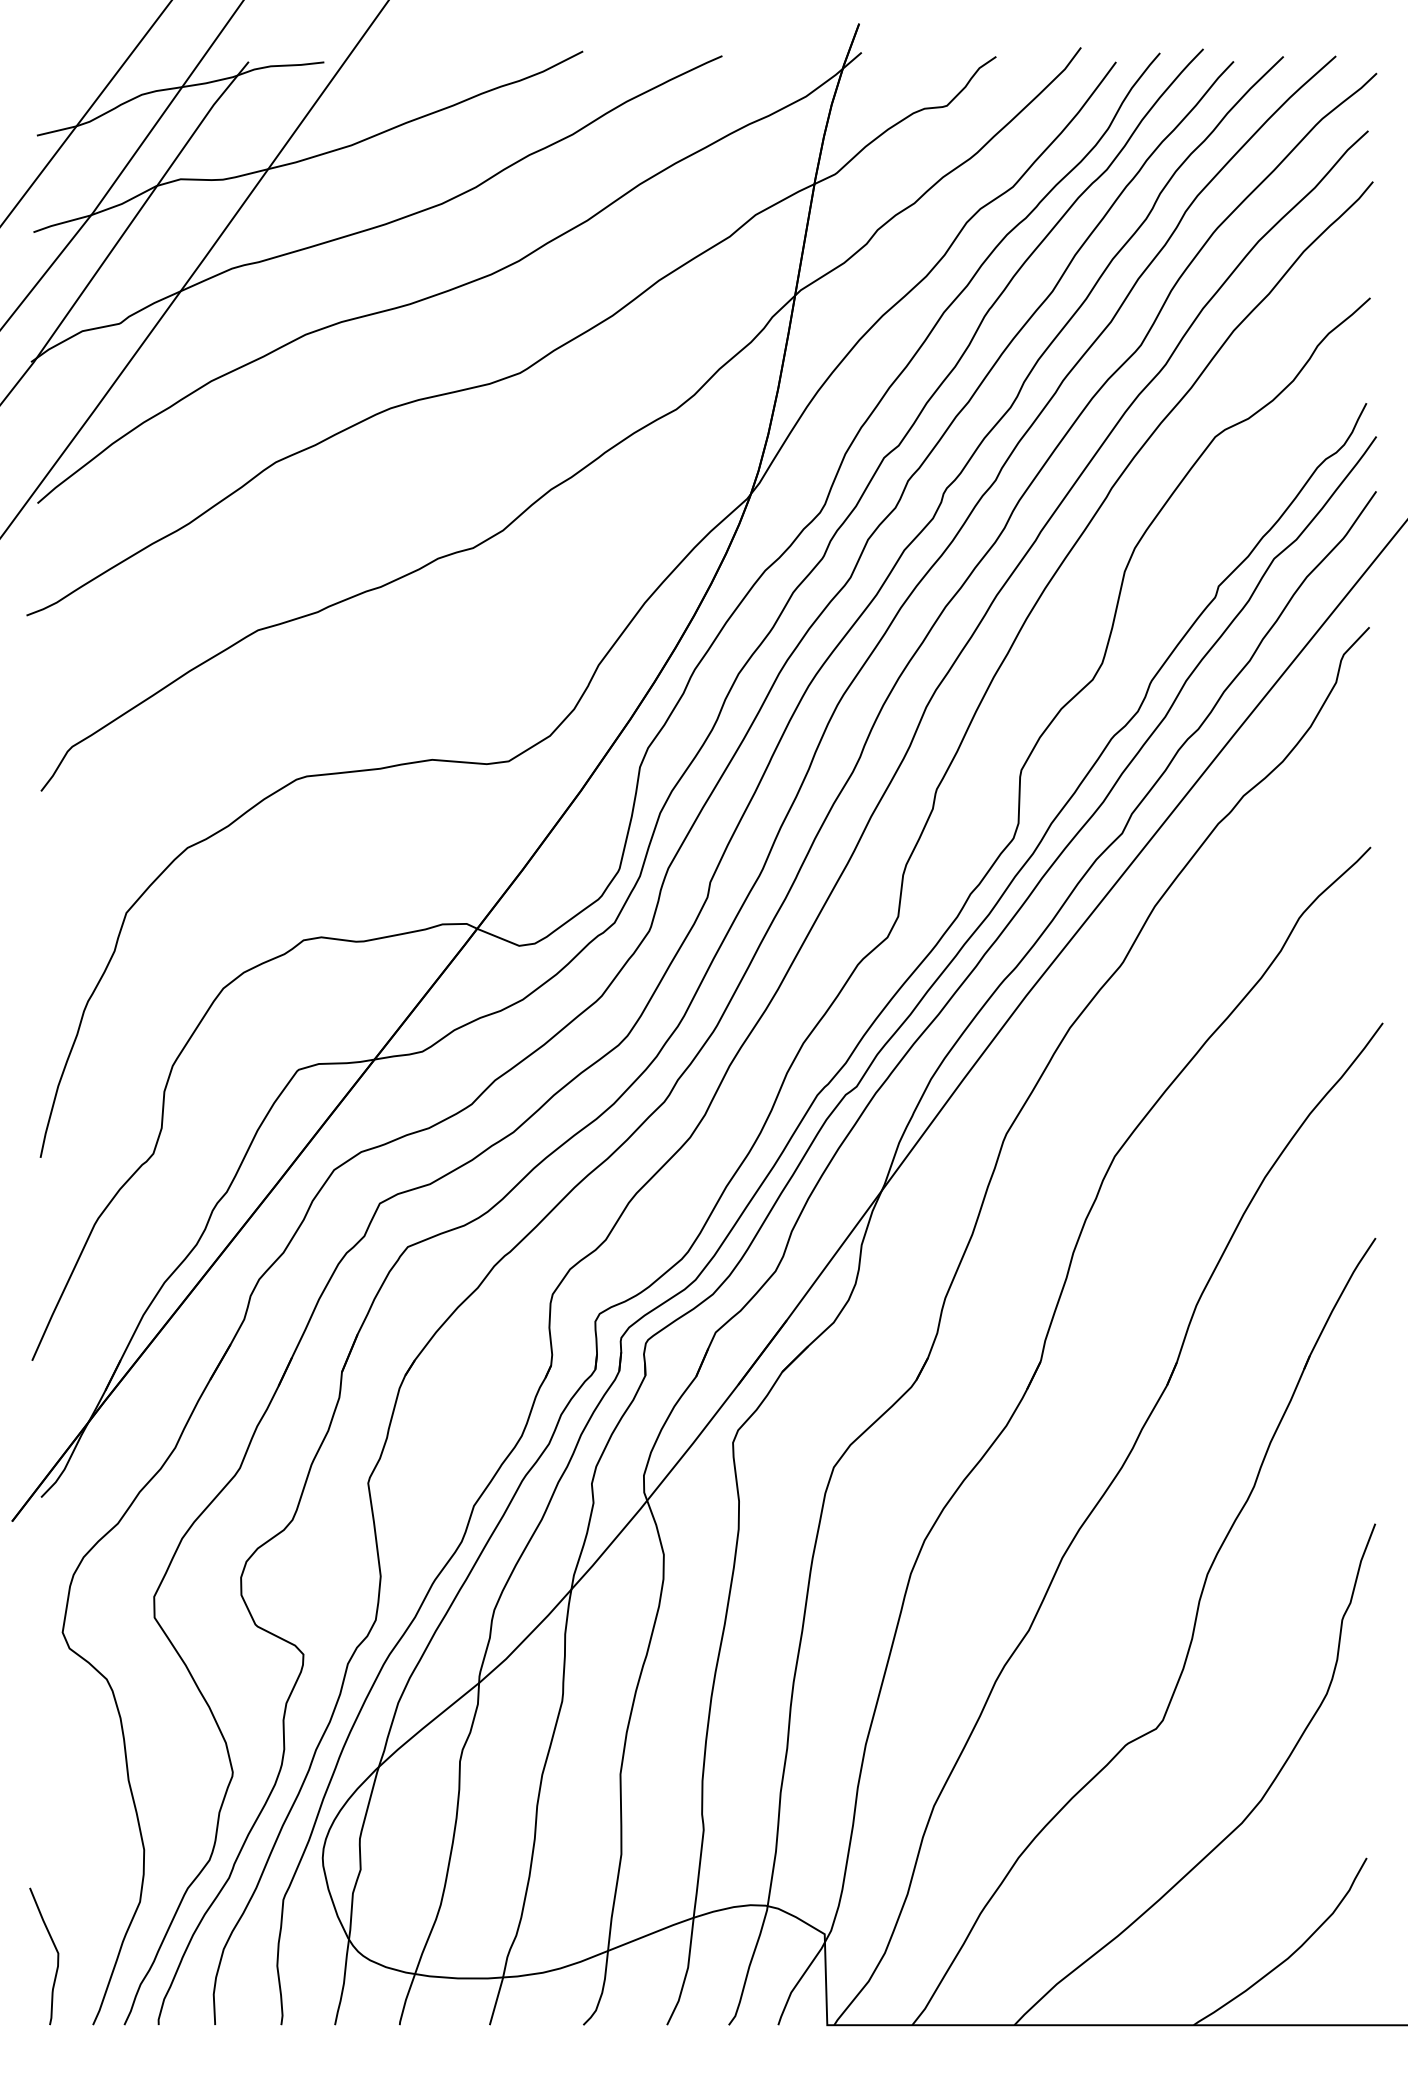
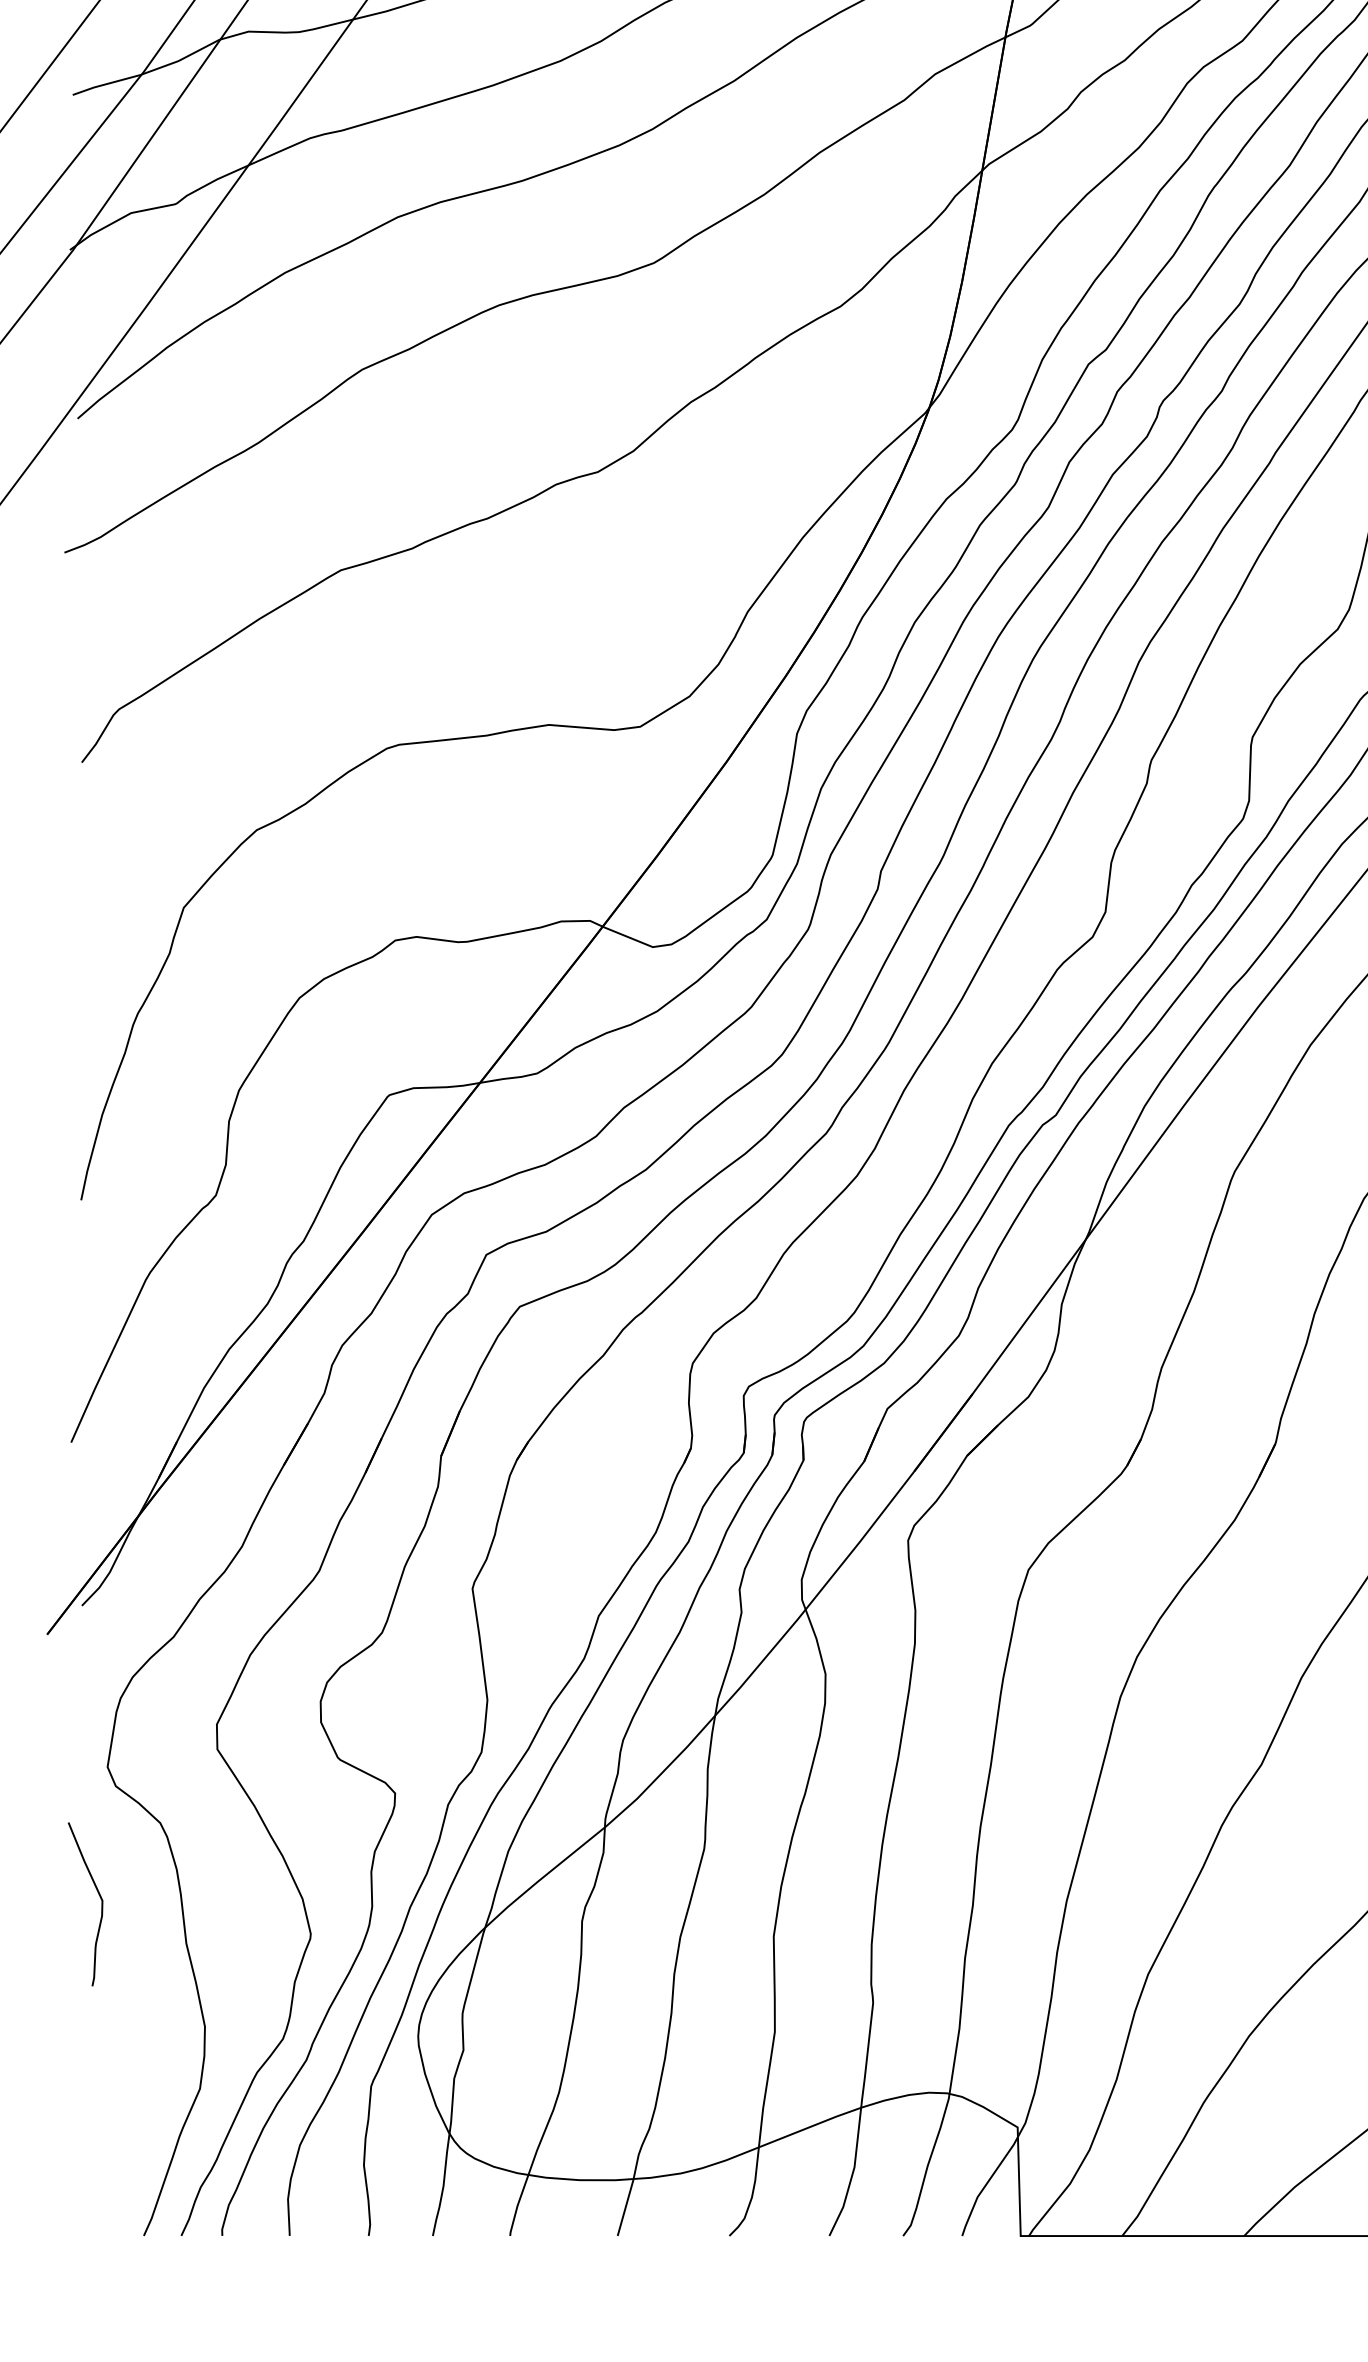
curve: (56, 1952) -> (100, 1899), moved

